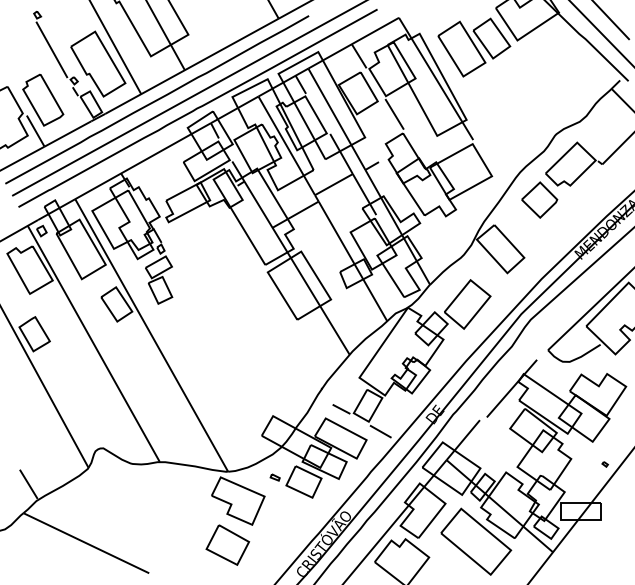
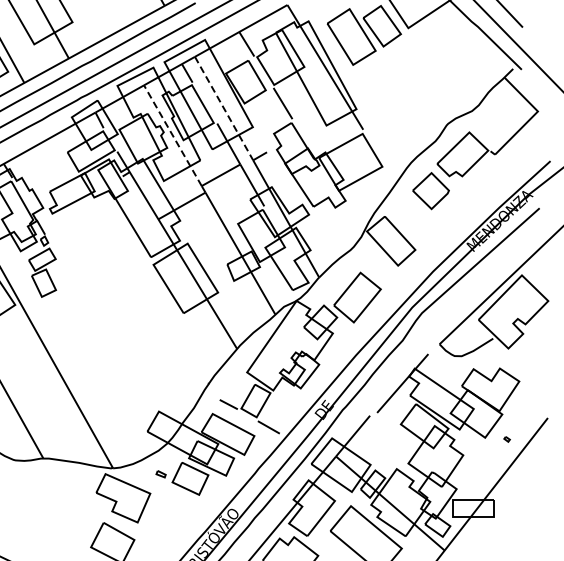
line: (337, 119) -> (224, 108), solid -> dashed
line: (286, 145) -> (172, 135), solid -> dashed
part: (604, 464) -> (506, 439), moved

